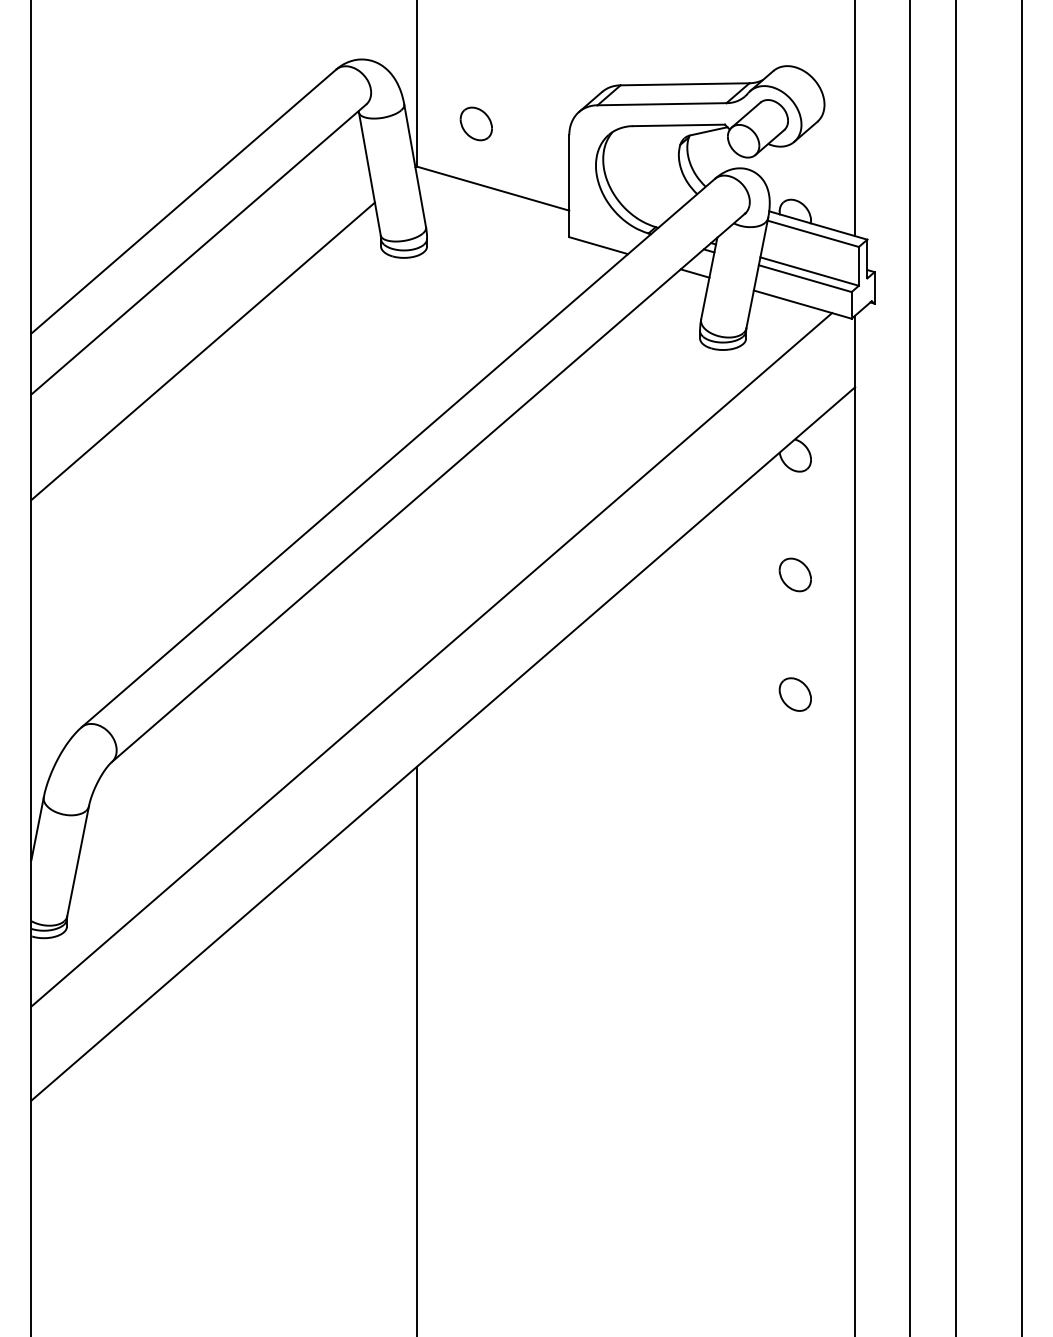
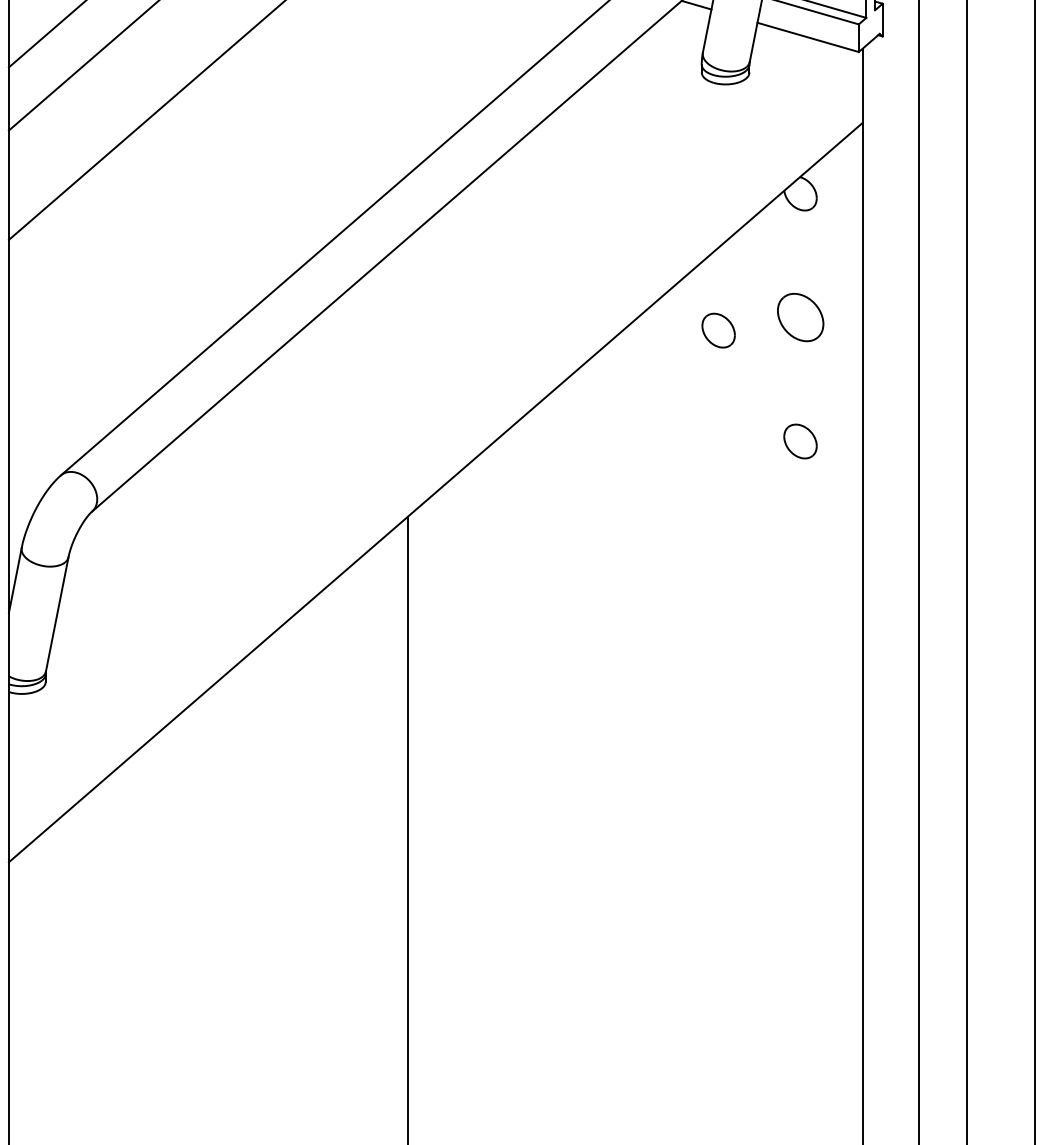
part: (794, 574) -> (799, 317), size x1.4
part: (715, 587) -> (717, 330), added
line: (431, 659) -> (423, 405), removed

